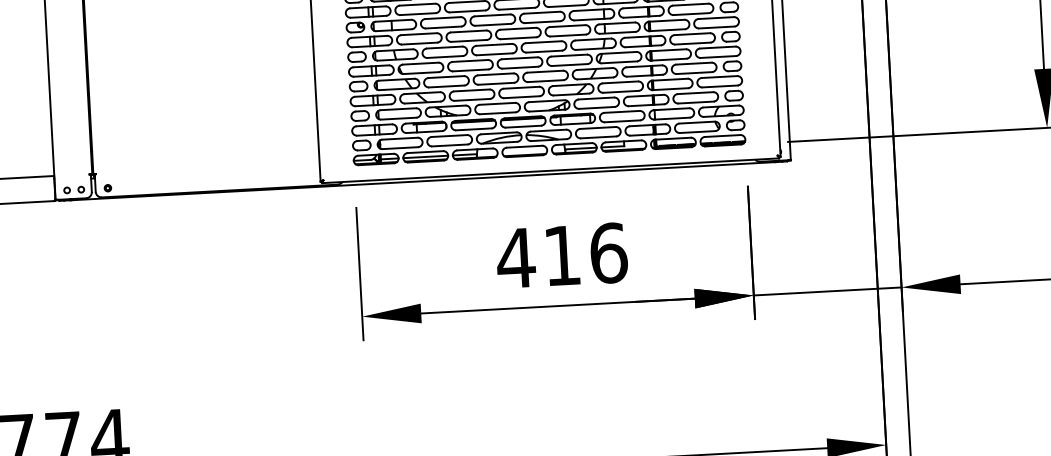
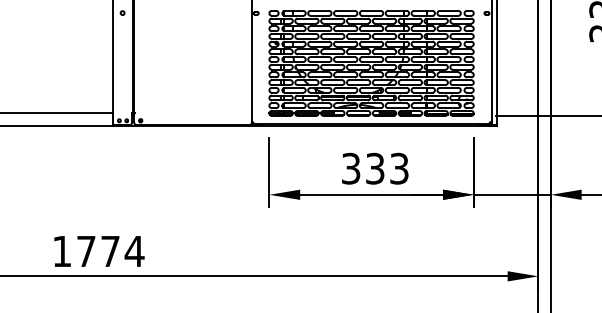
text: (562, 255) -> (375, 168), 416 -> 333

